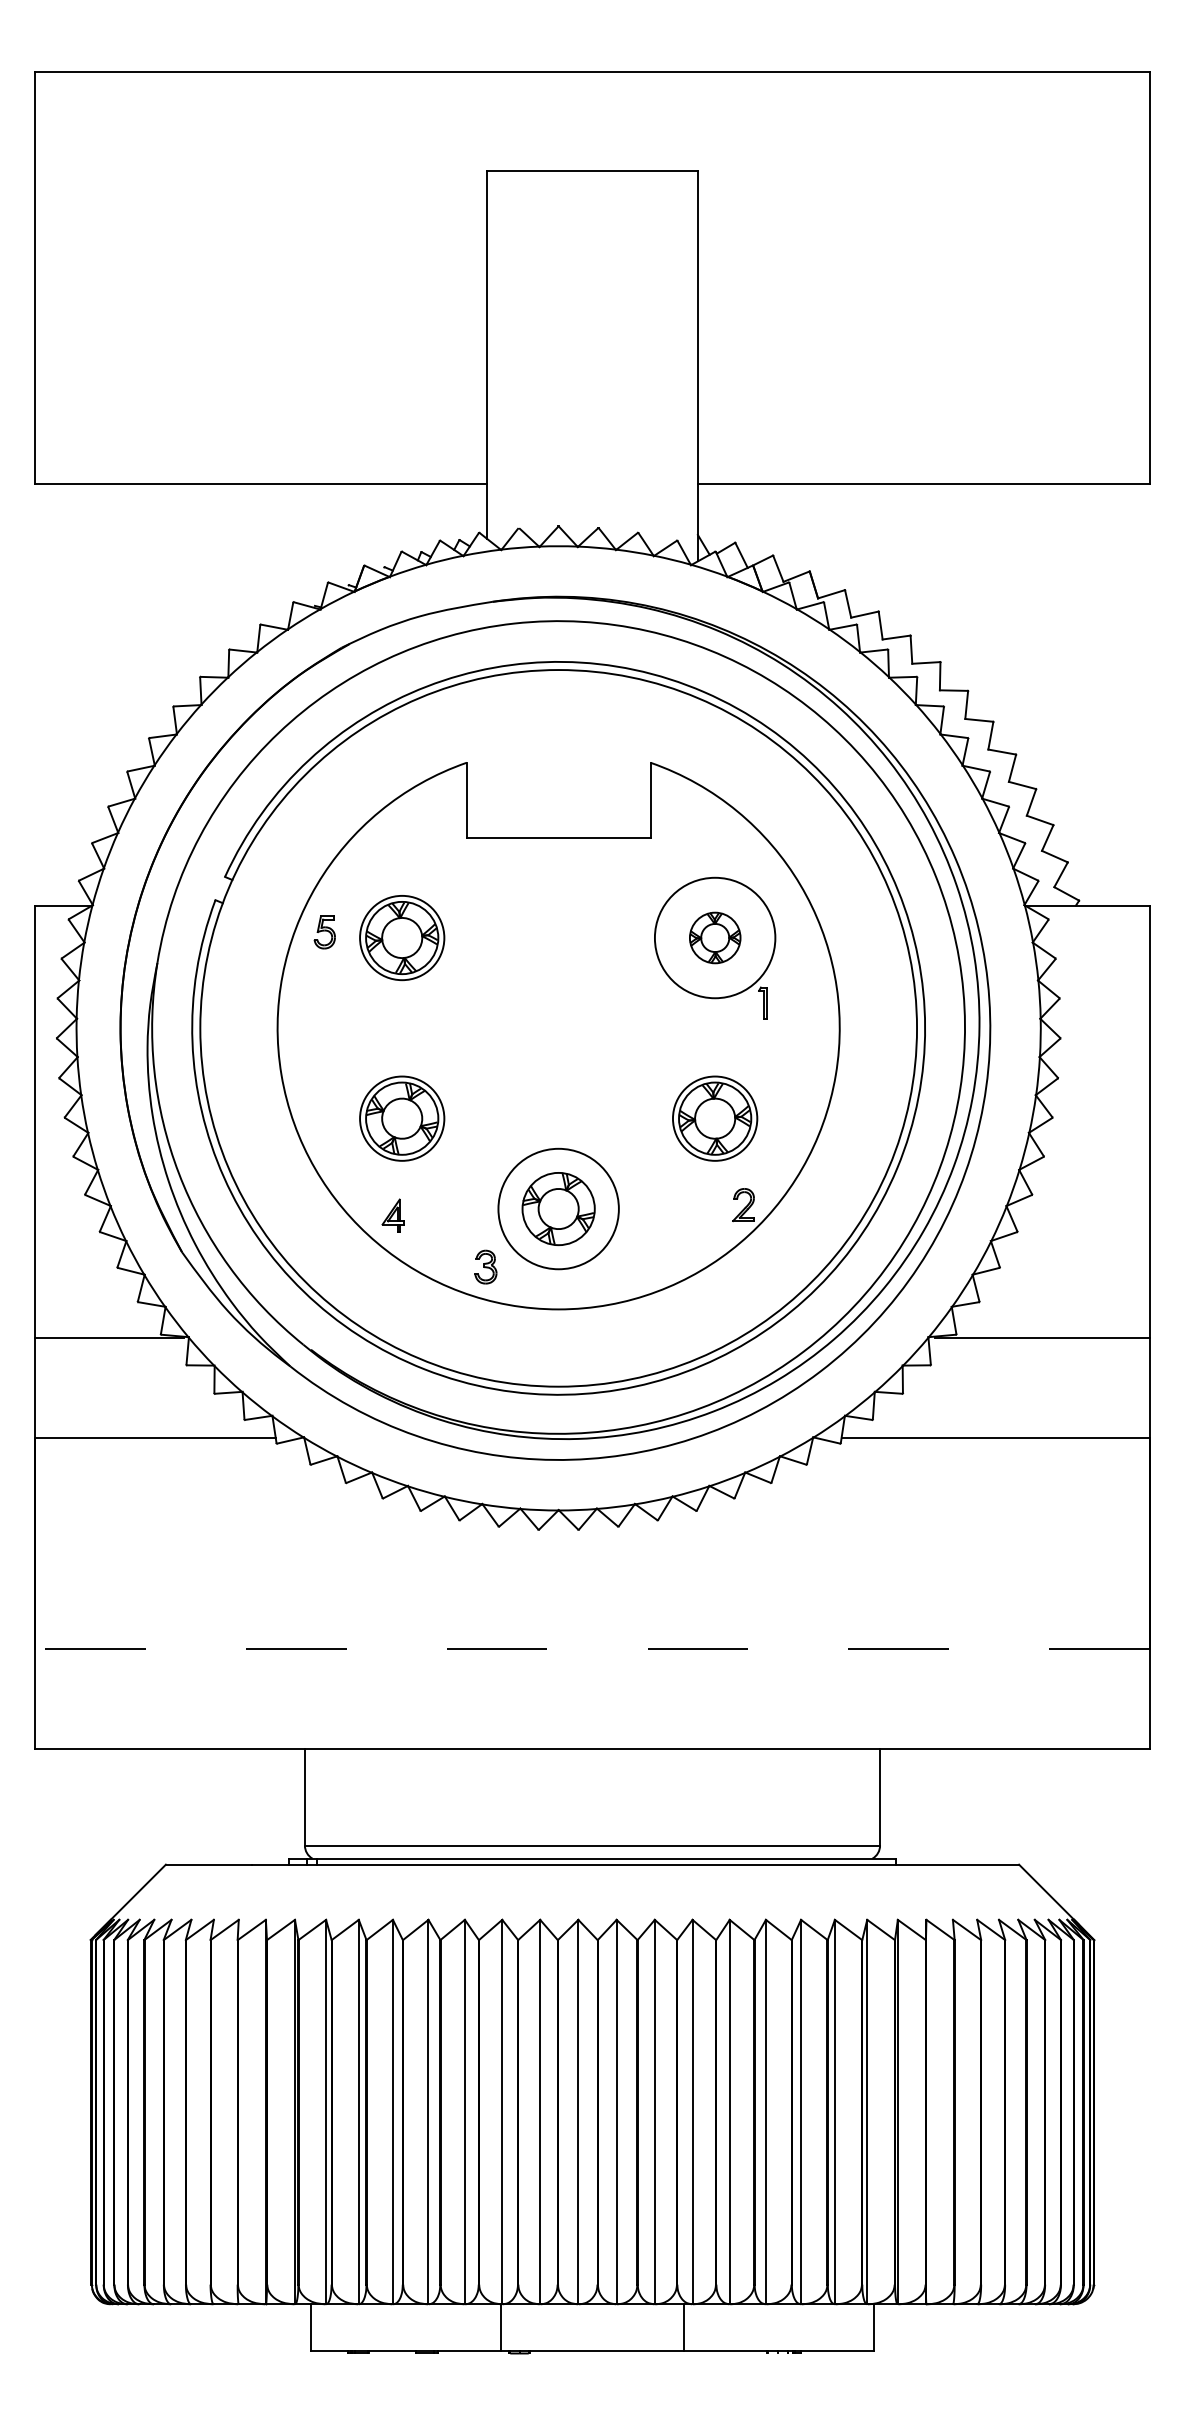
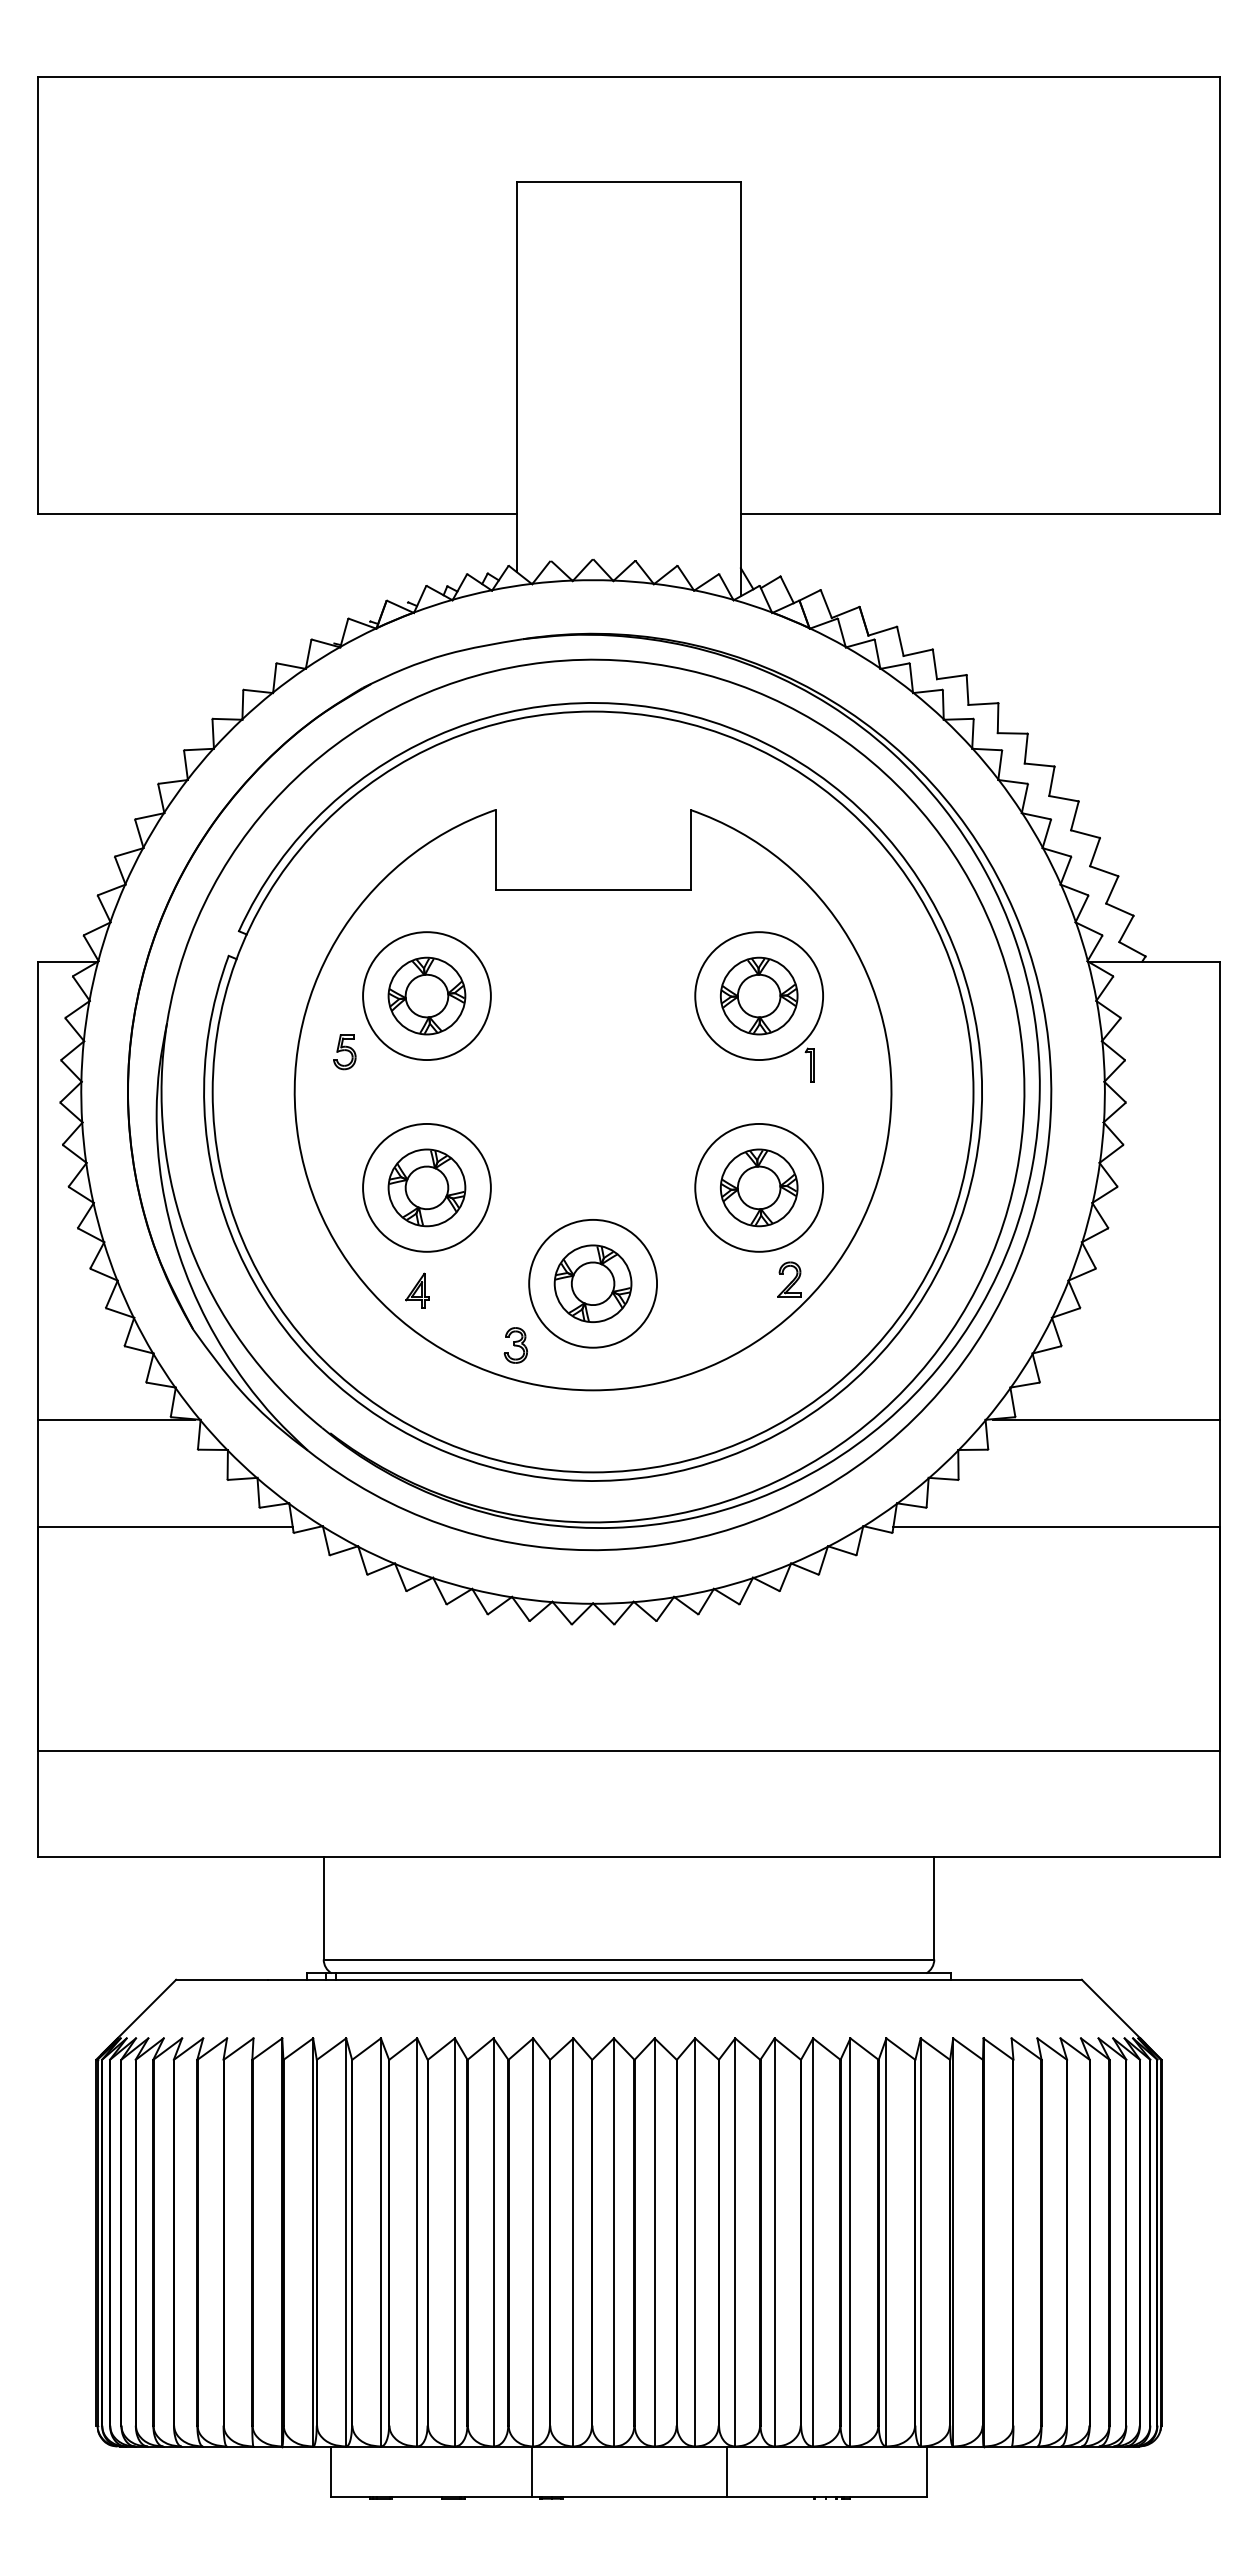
part: (324, 932) -> (344, 1052), moved
part: (715, 937) -> (759, 995), size x1.43
circle: (401, 938) -> (426, 996), size x1.43
circle: (401, 1118) -> (426, 1187), size x1.43
circle: (715, 1118) -> (759, 1187), size x1.43
line: (592, 1648) -> (628, 1750), dashed -> solid

